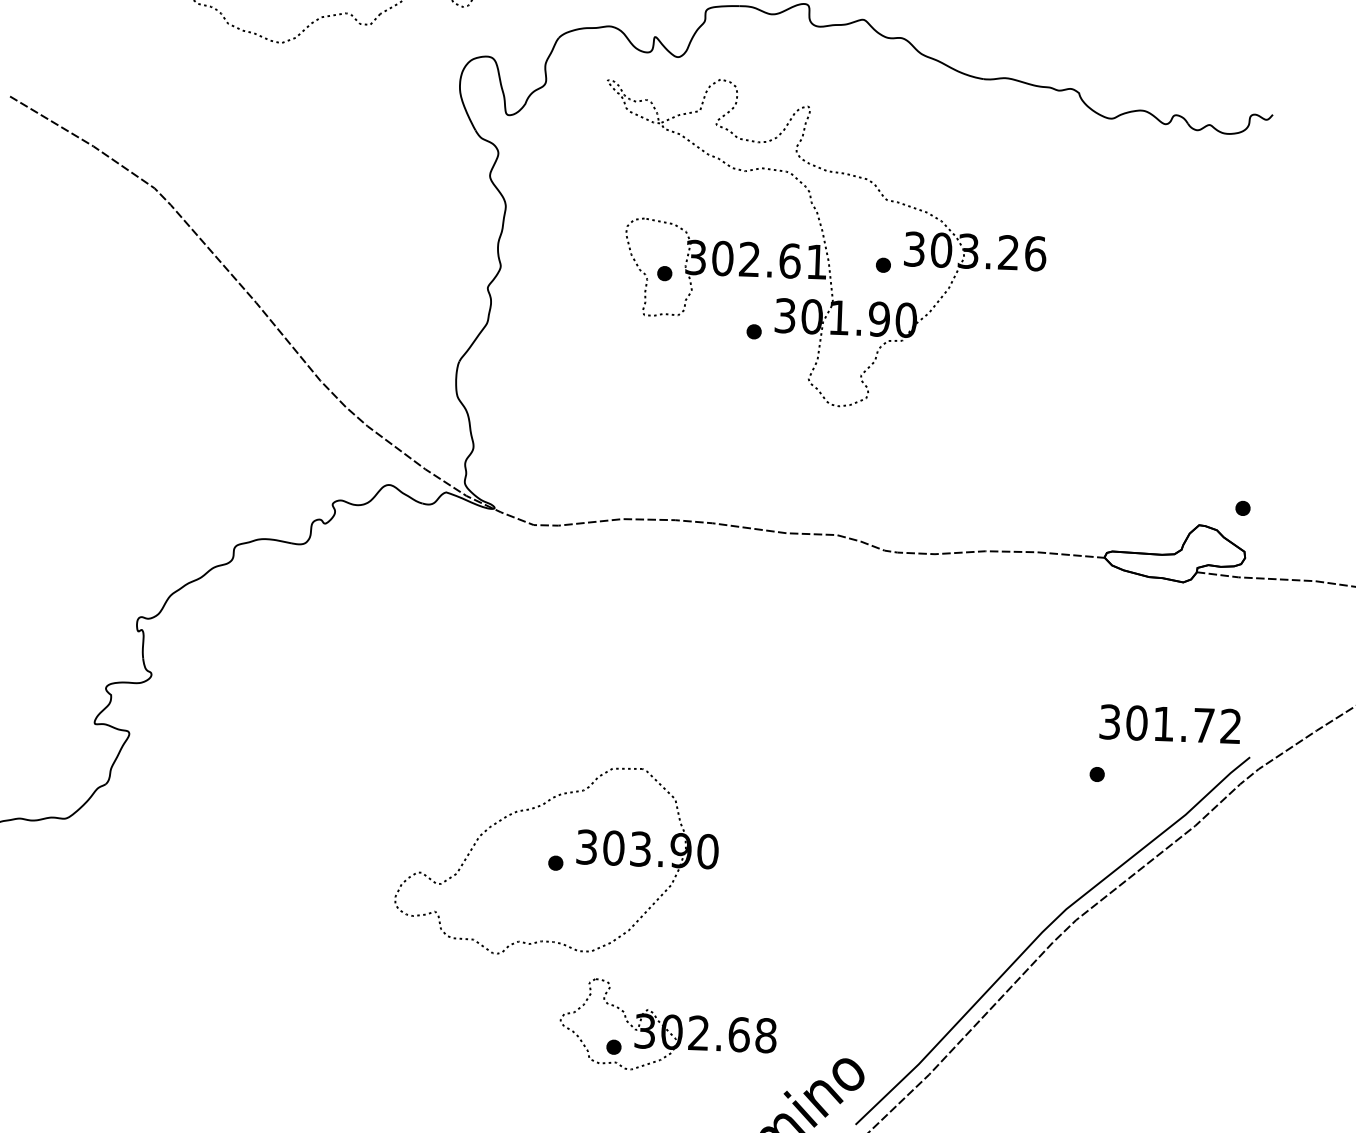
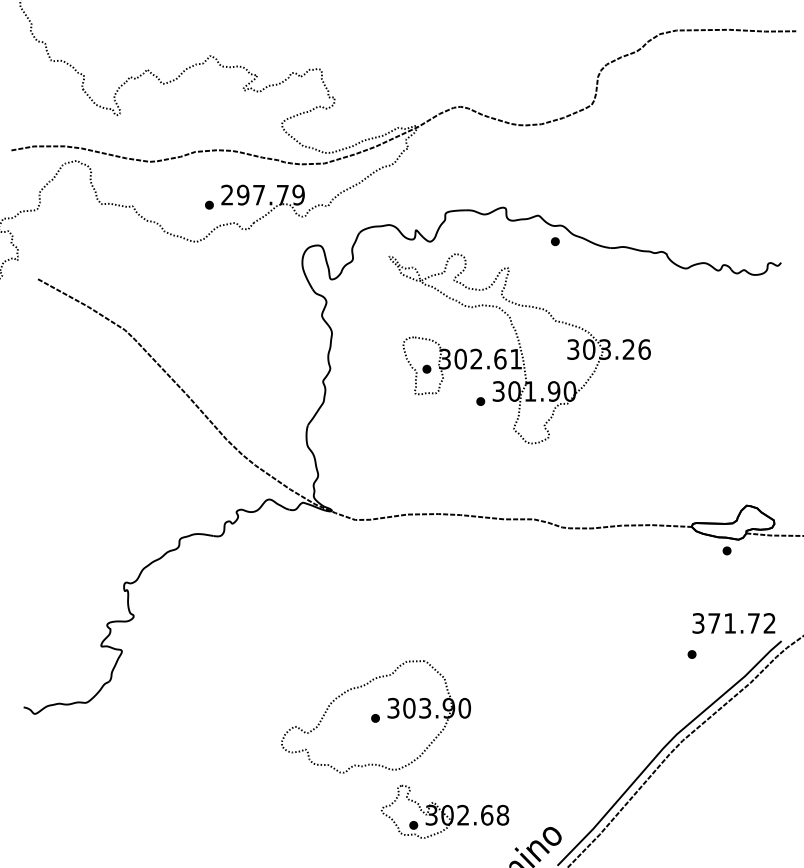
part: (883, 265) -> (555, 241), moved
part: (1242, 507) -> (726, 550), moved
text: (1137, 723) -> (714, 623), 301.72 -> 371.72

